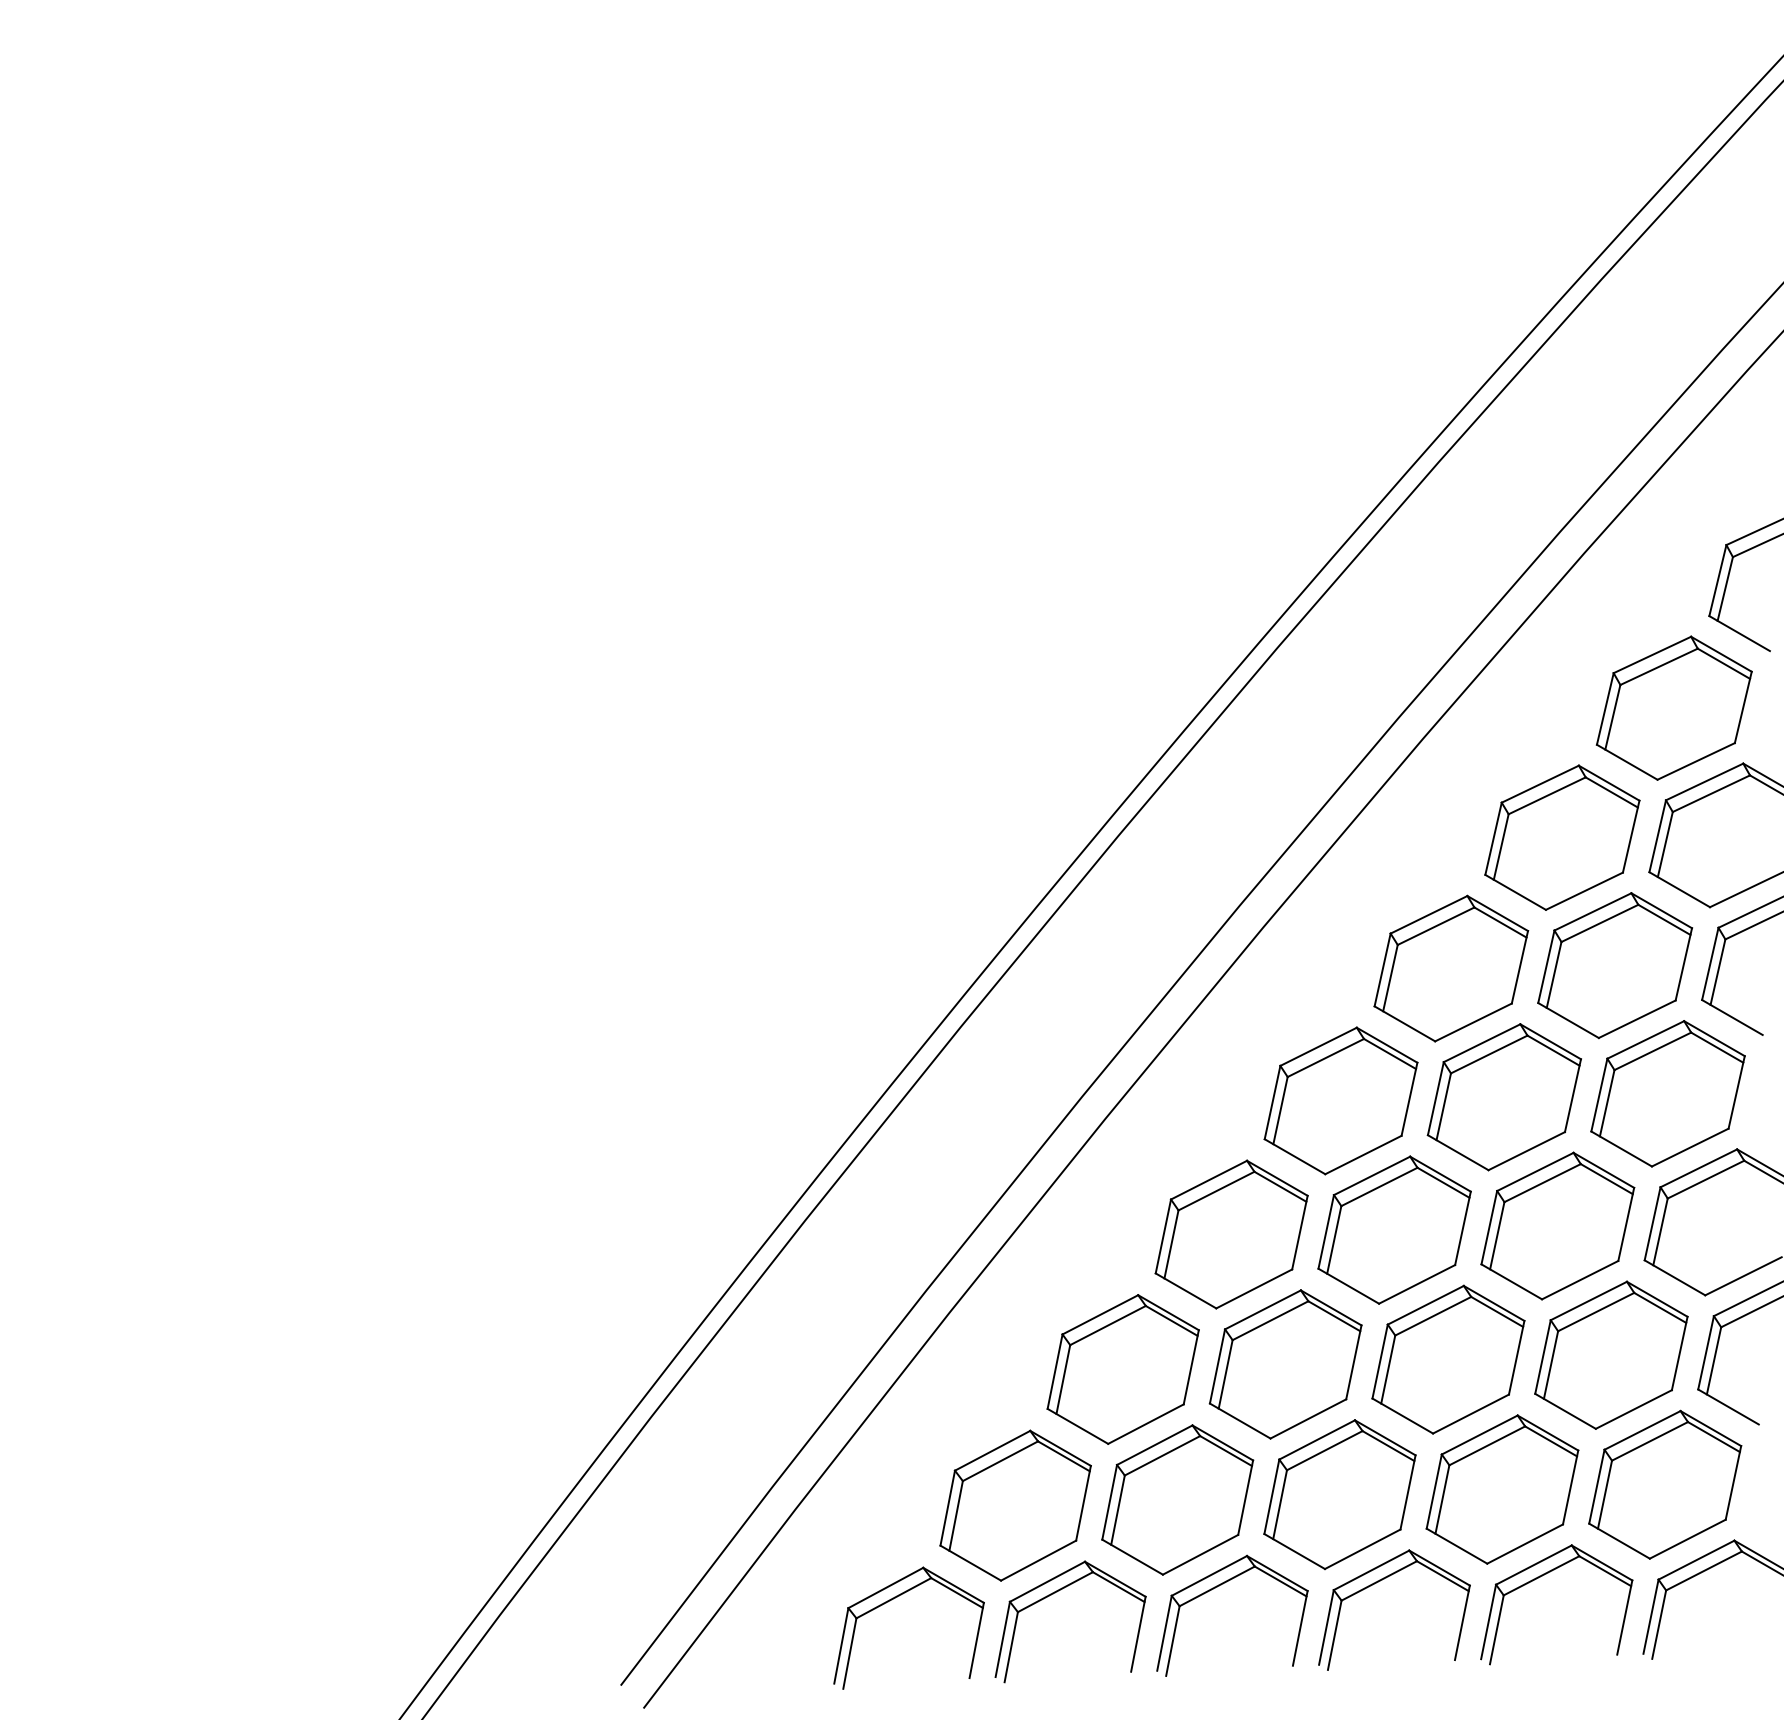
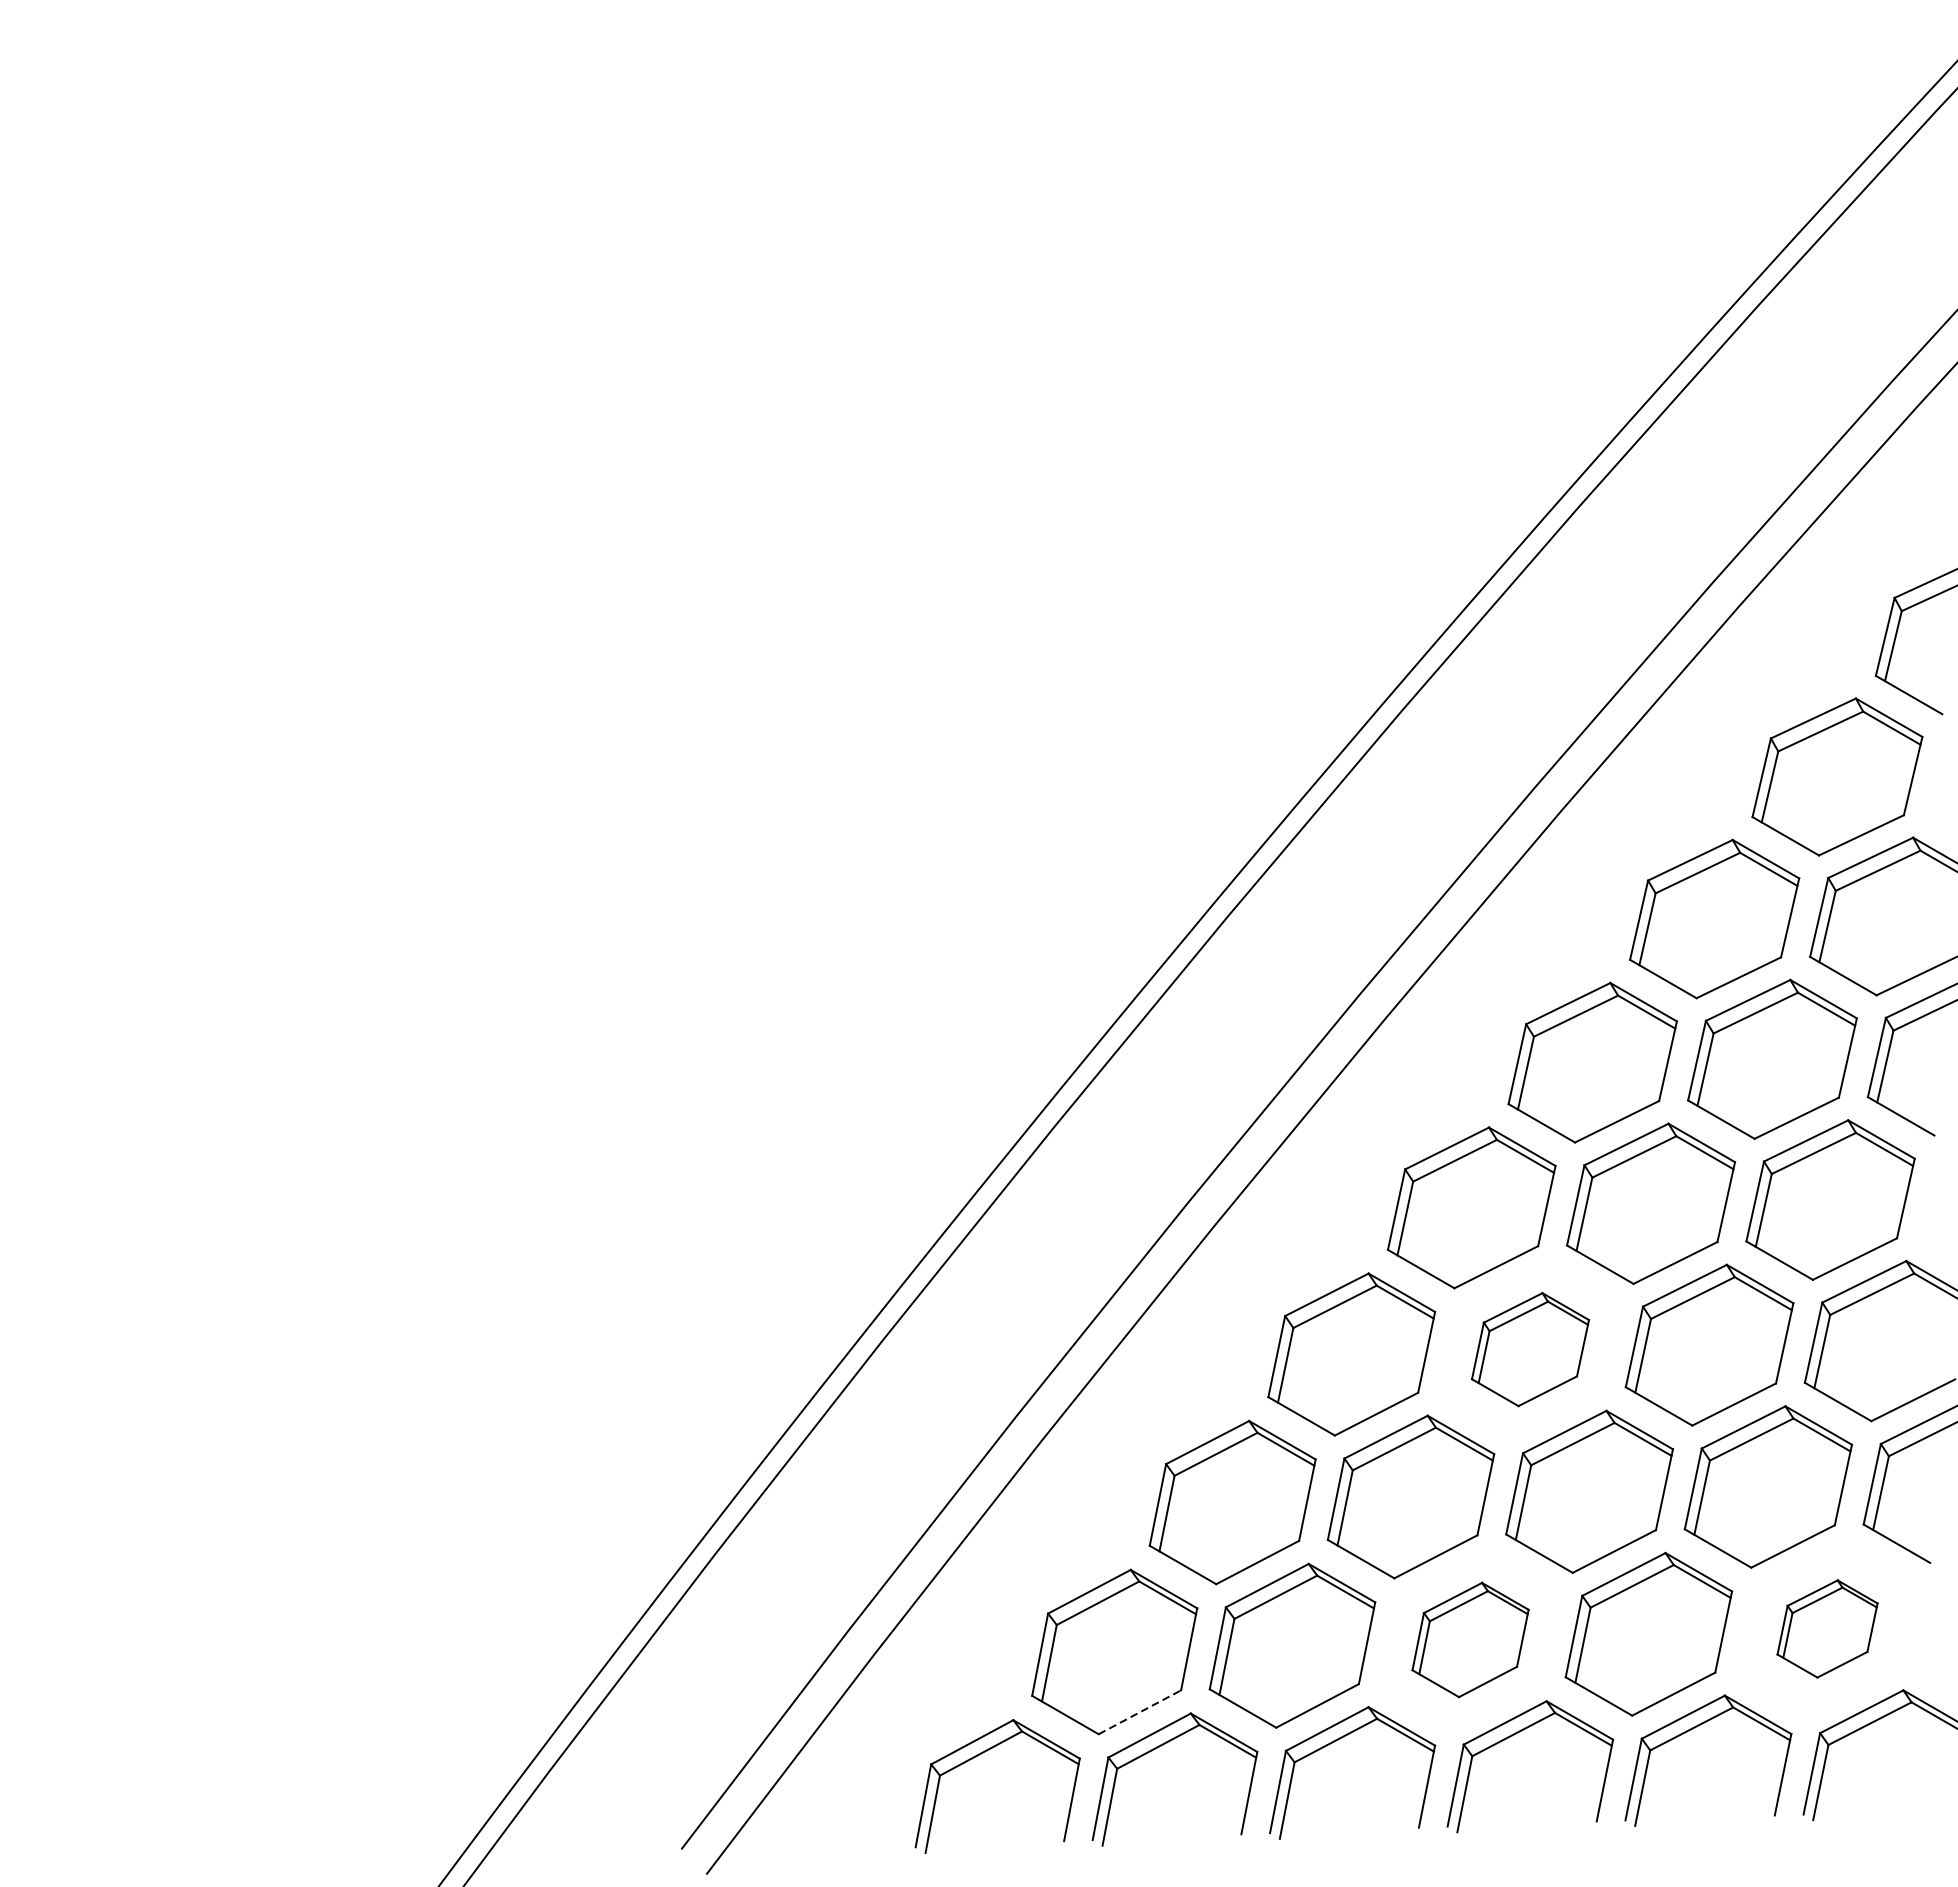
part: (1394, 1229) -> (1530, 1348), size x0.7
part: (1665, 1484) -> (1827, 1628), size x0.6
part: (1339, 1494) -> (1470, 1639), size x0.7
line: (1038, 1560) -> (1139, 1712), solid -> dashed

